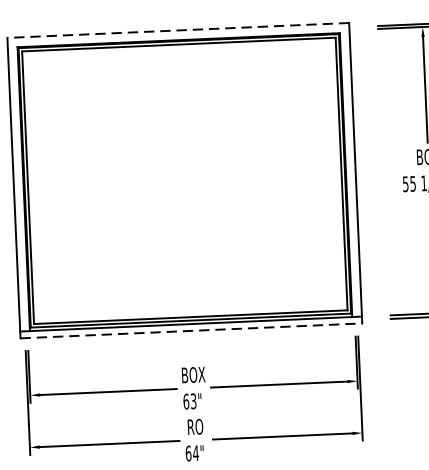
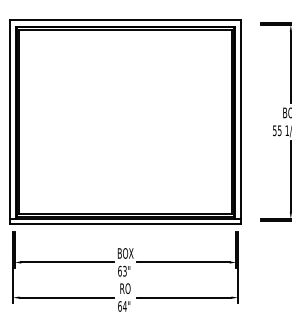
line: (178, 31) -> (125, 20), dashed -> solid
line: (191, 330) -> (125, 223), dashed -> solid

